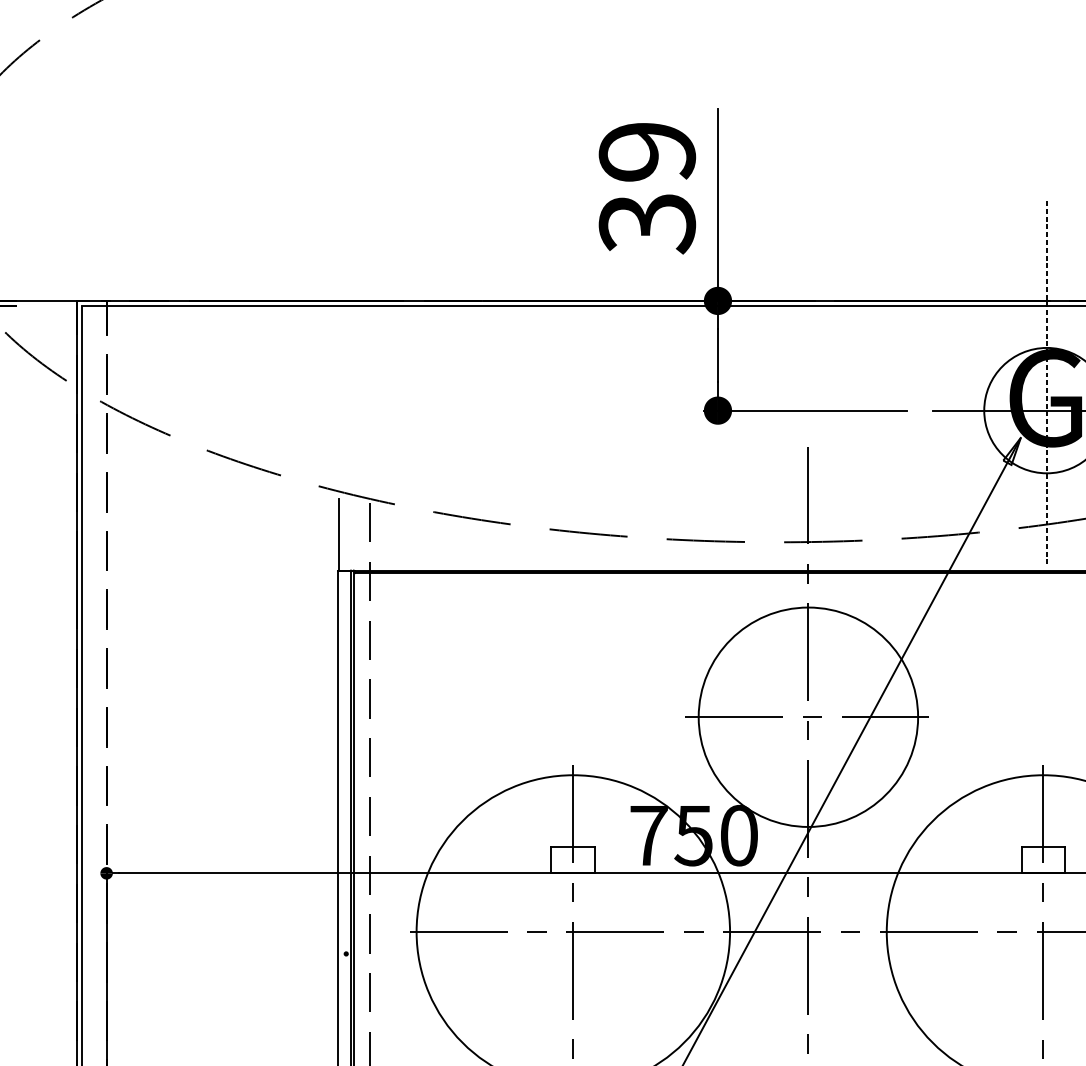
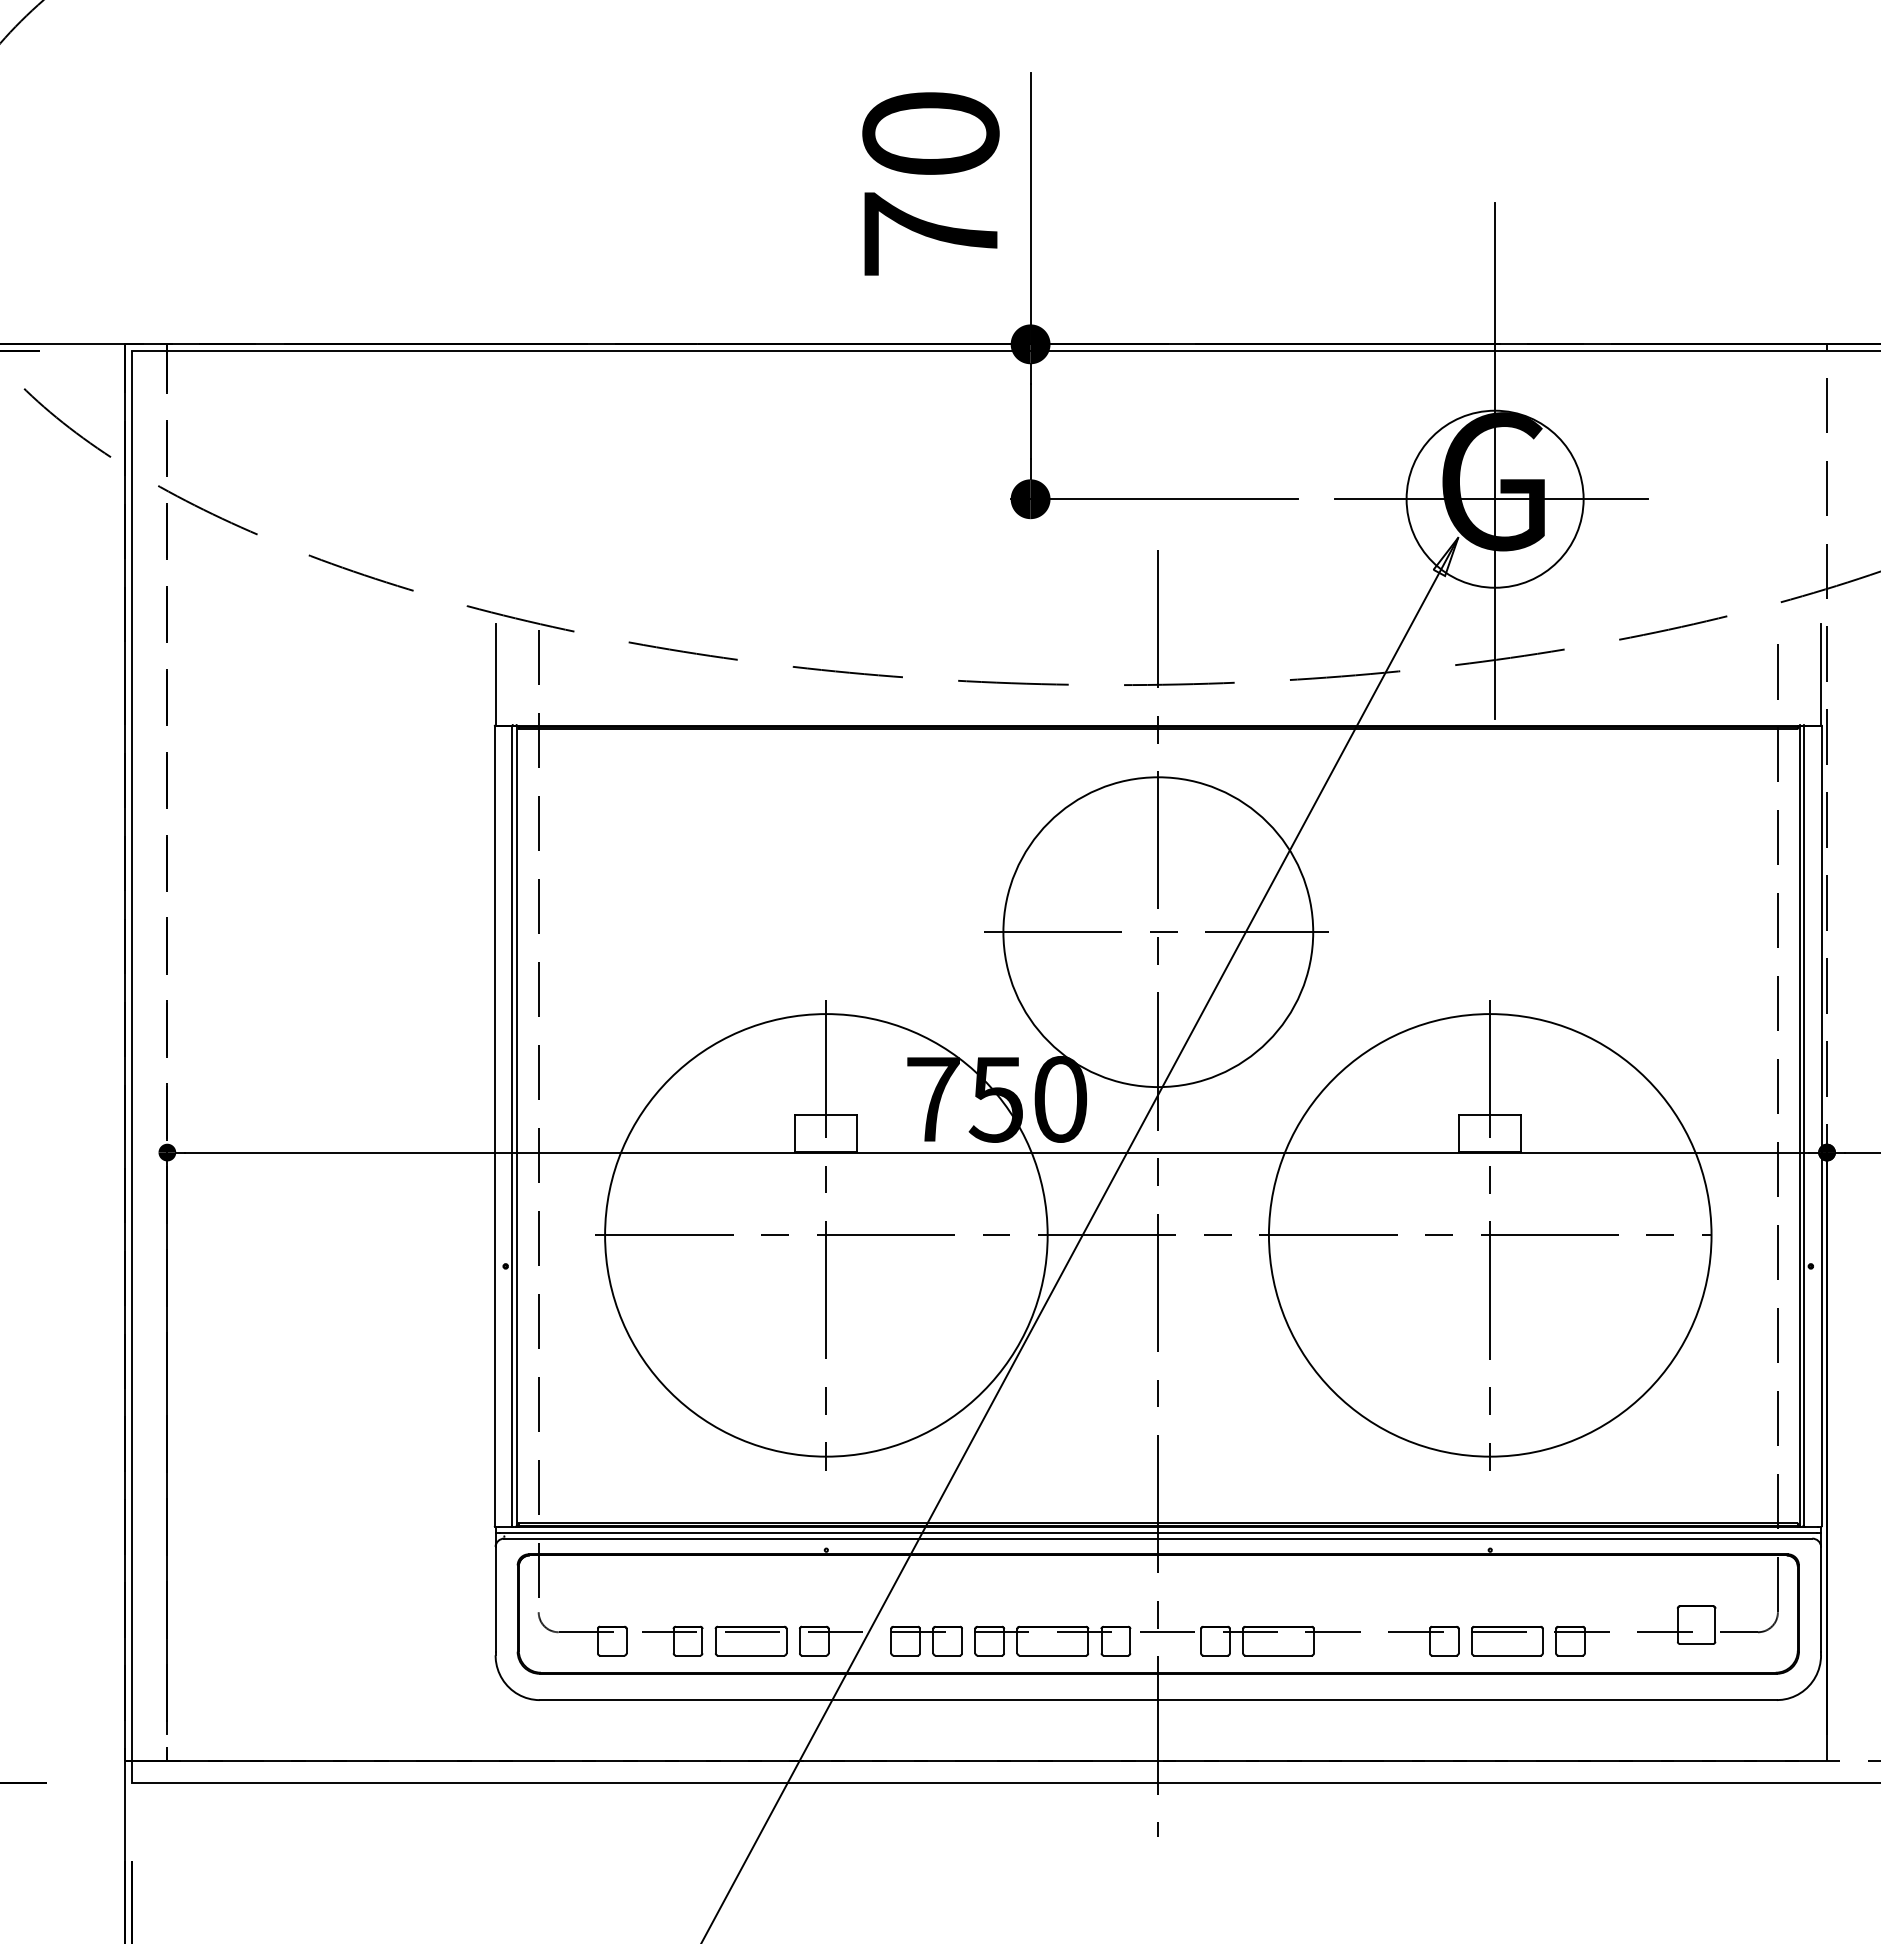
text: (647, 188) -> (930, 185), 39 -> 70
line: (1047, 383) -> (1495, 461), dashed -> solid

